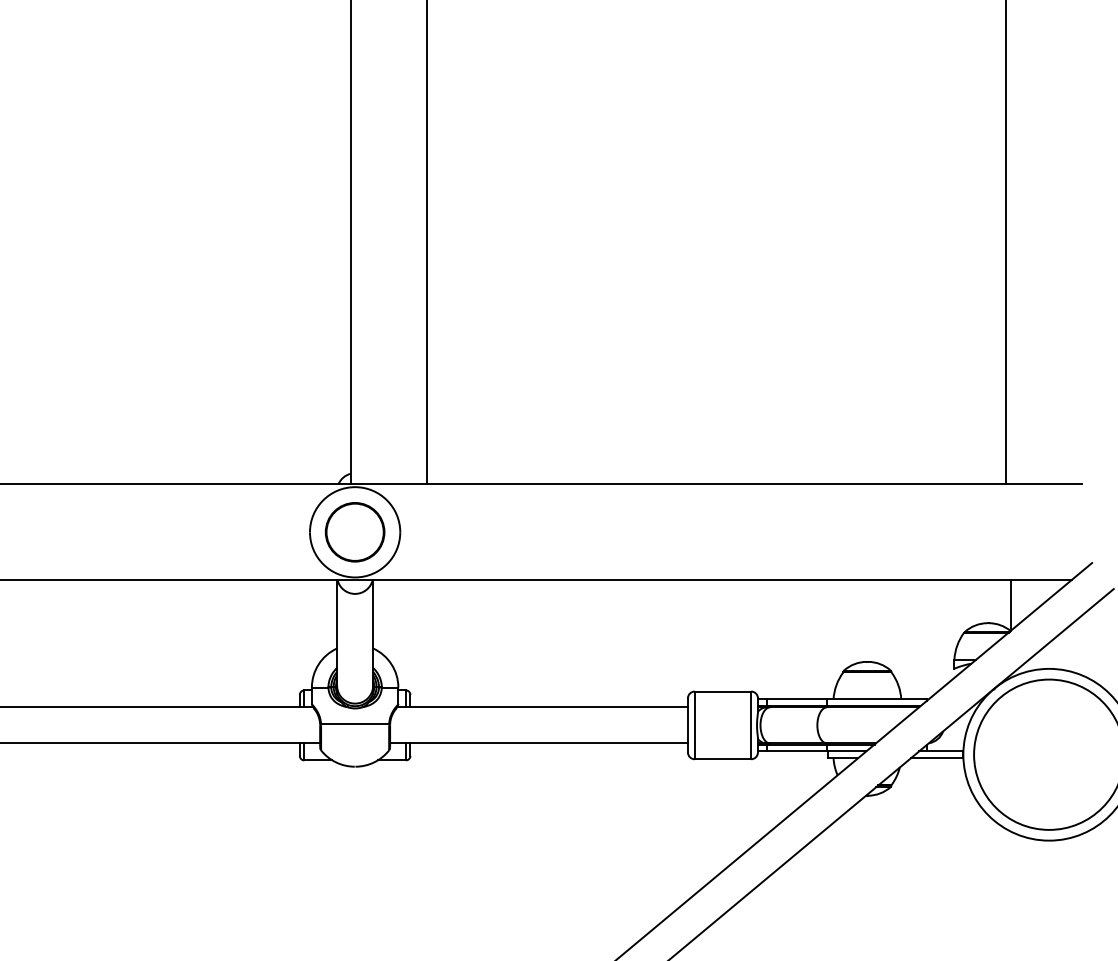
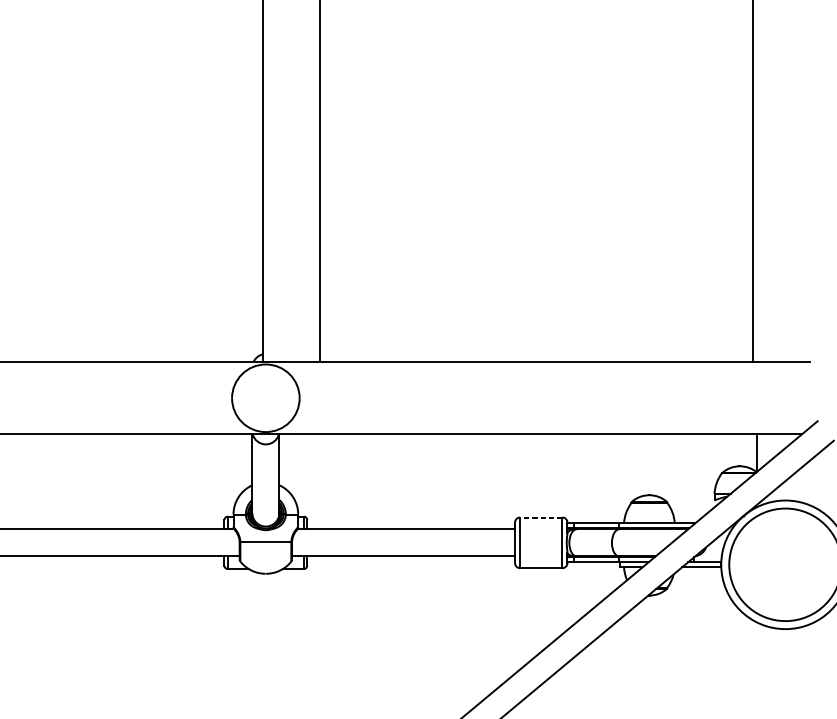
part: (354, 532) -> (265, 398), removed
line: (722, 691) -> (540, 517), solid -> dashed

